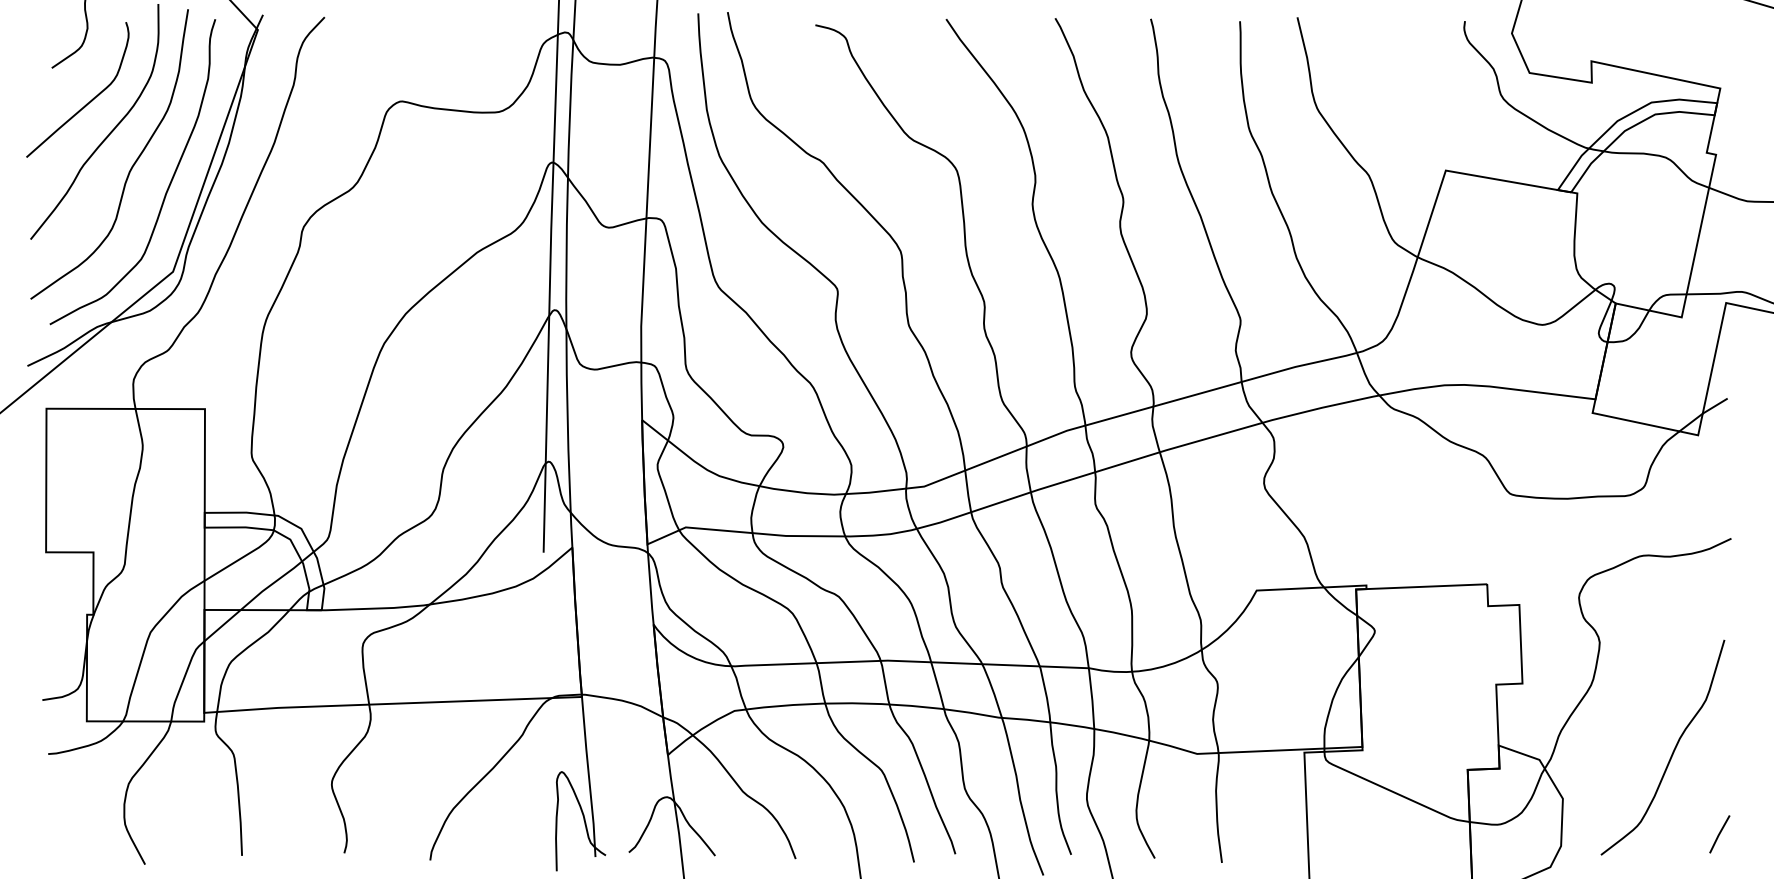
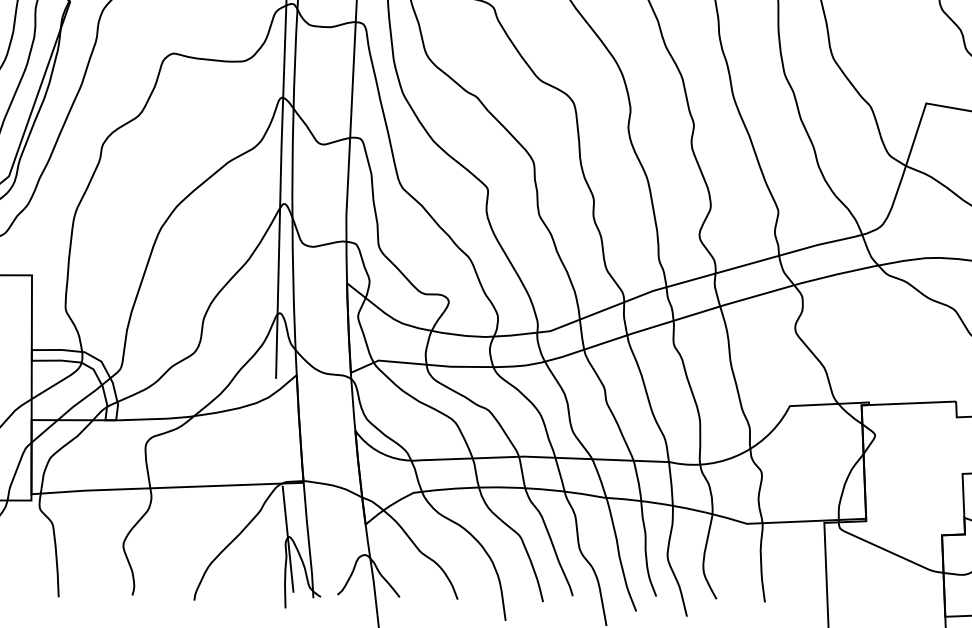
line: (559, 775) -> (287, 539), added

